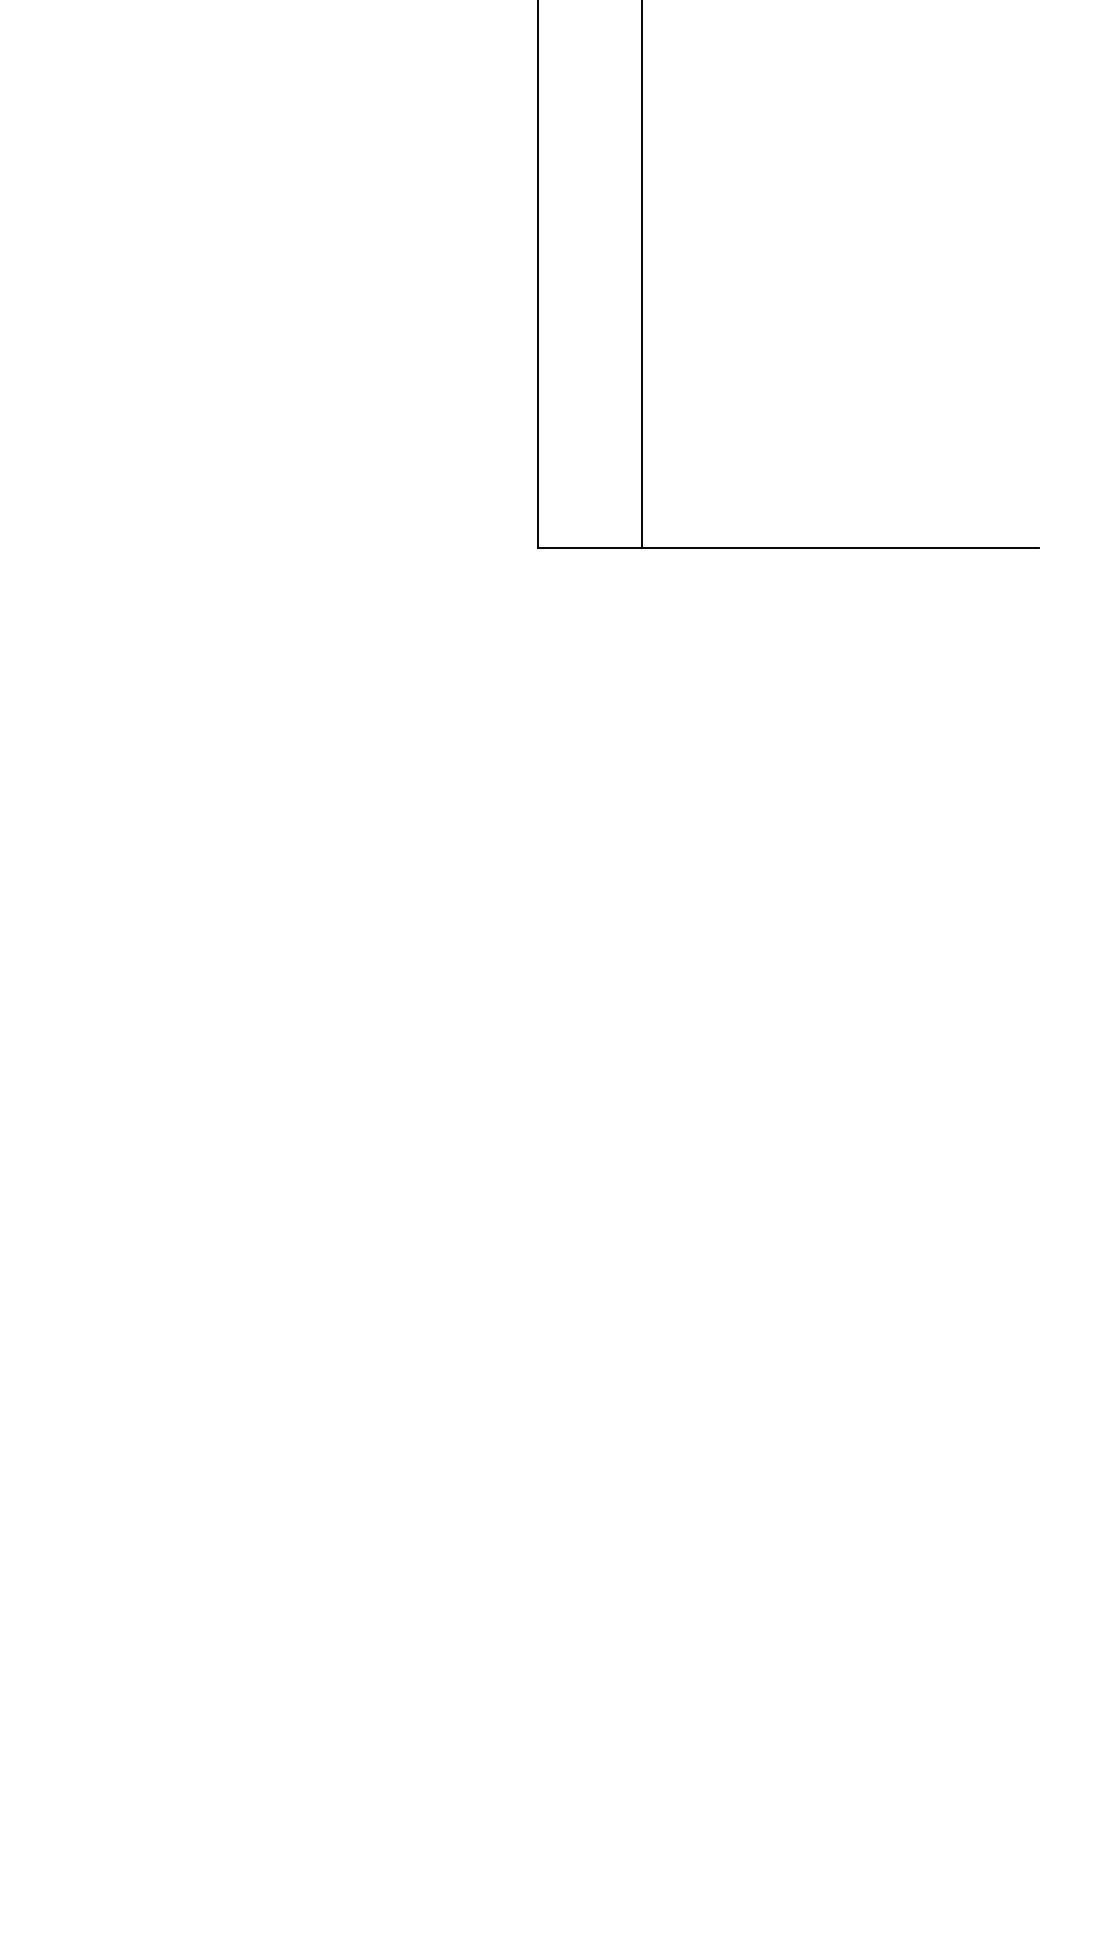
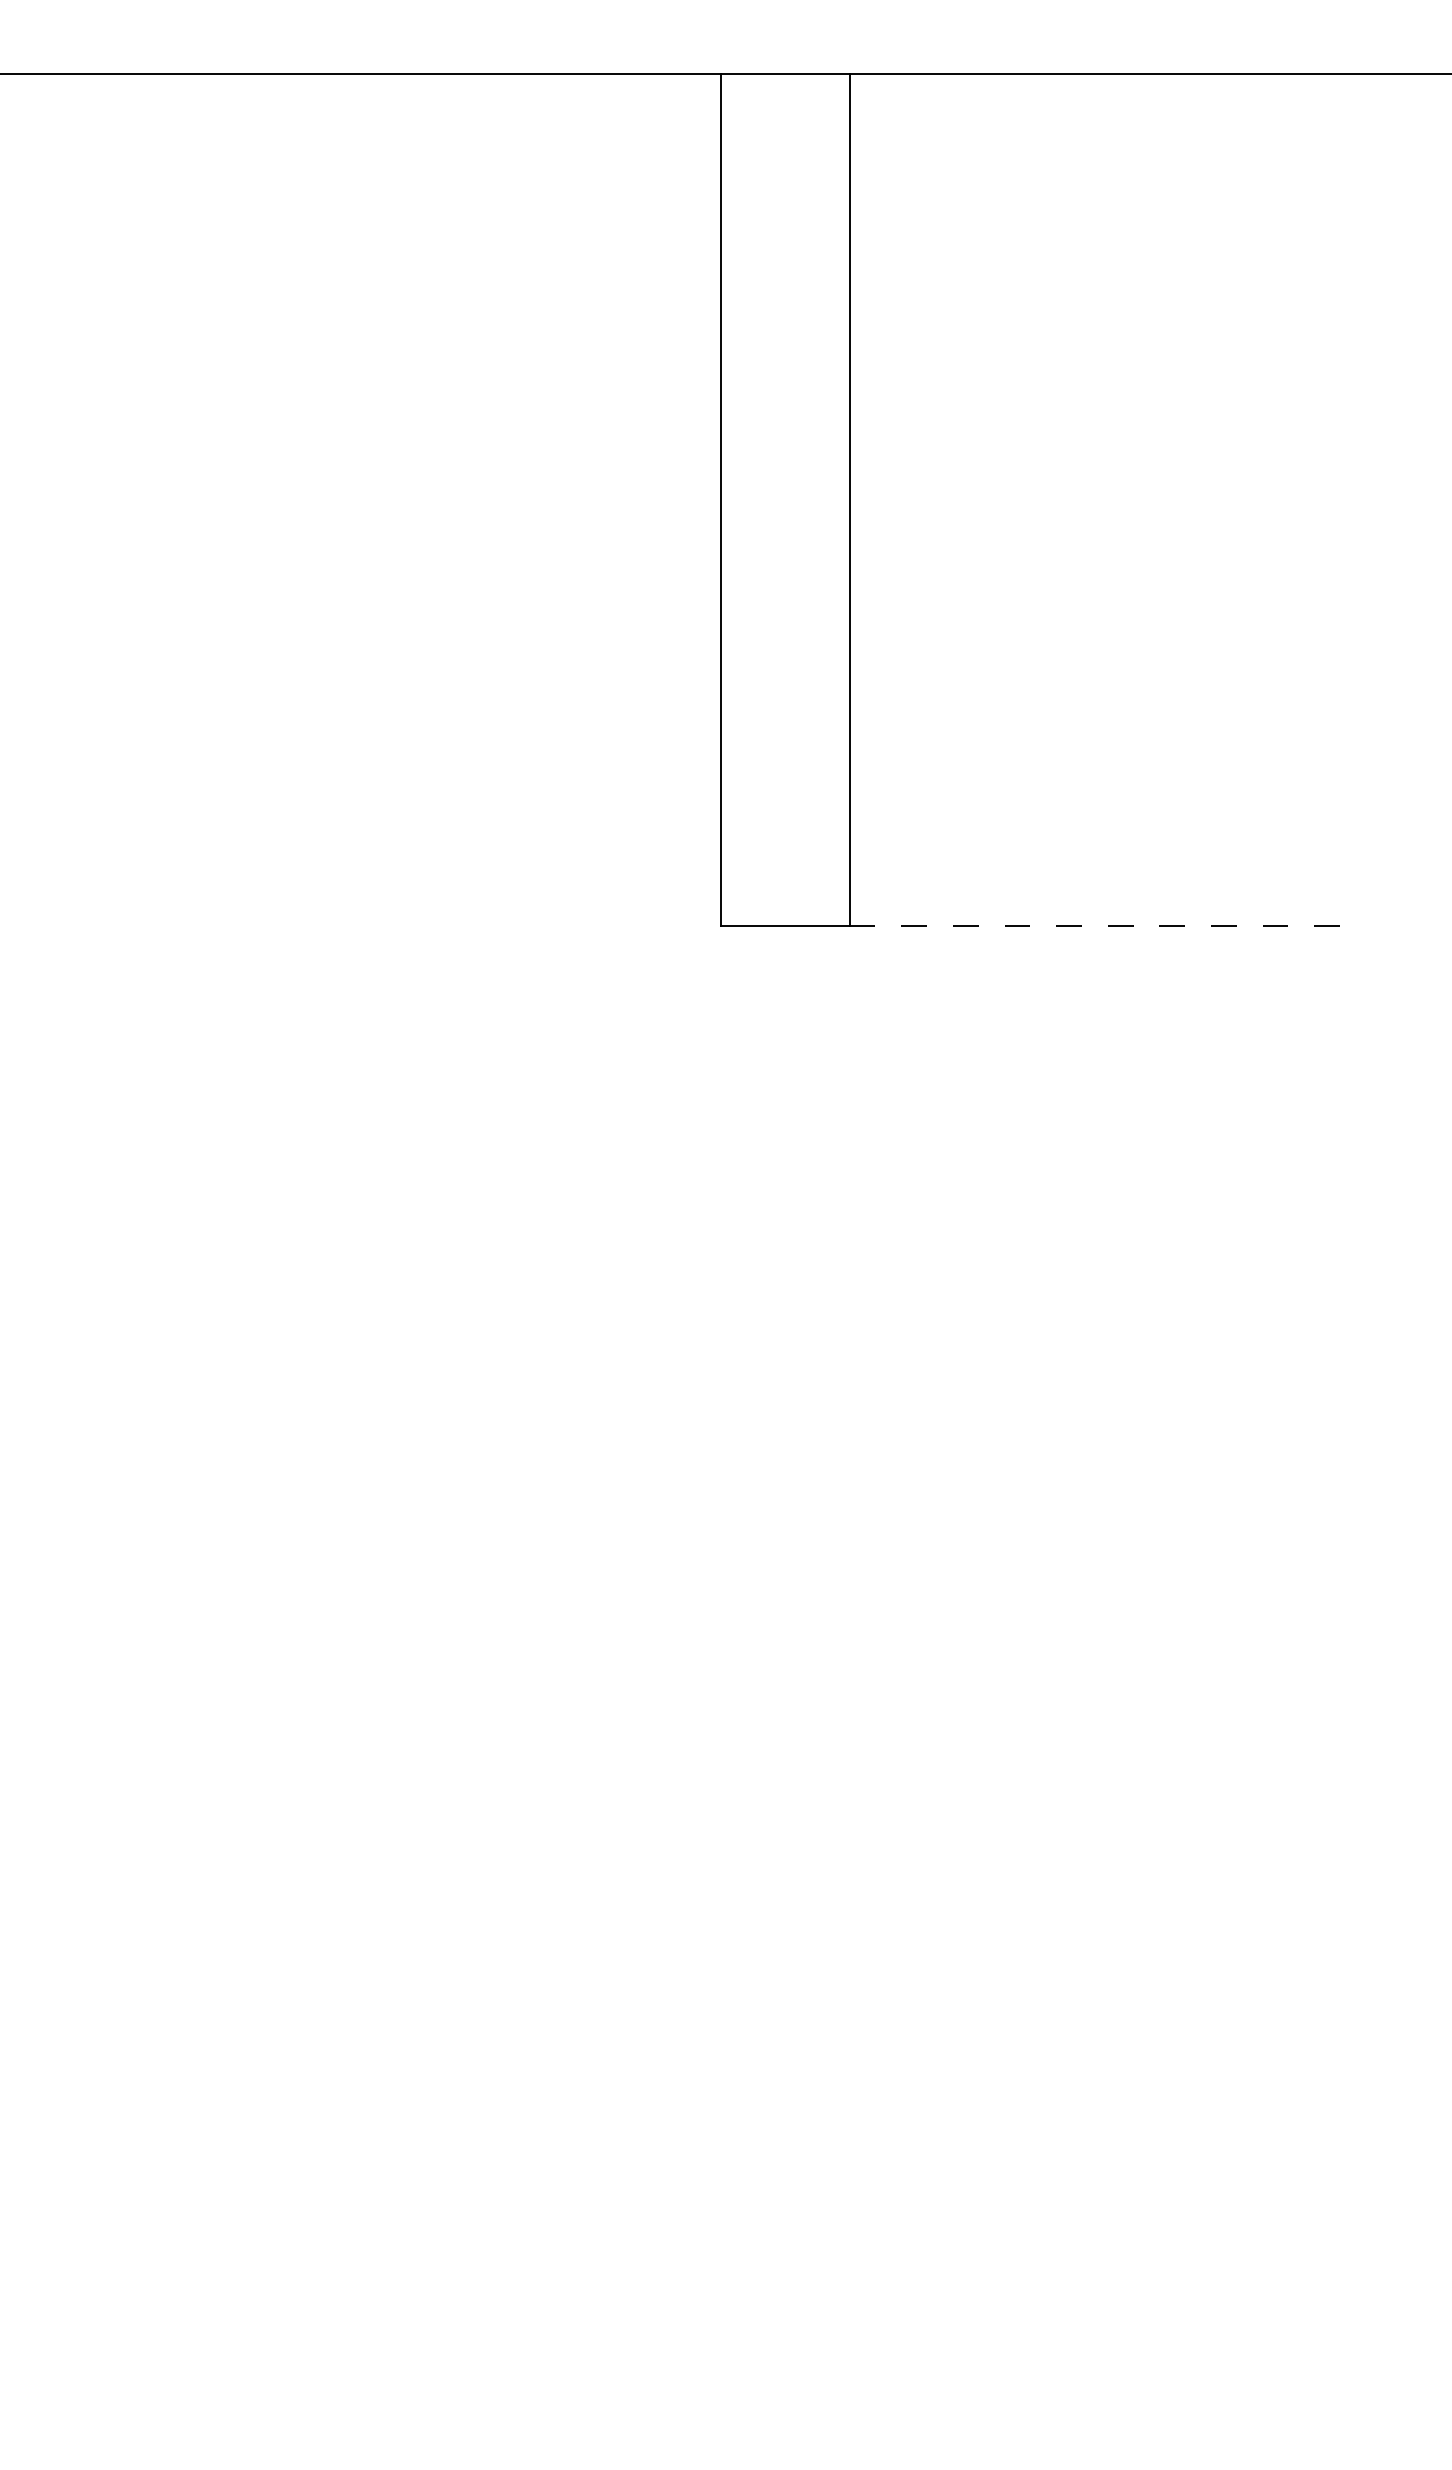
line: (841, 548) -> (1095, 925), solid -> dashed

